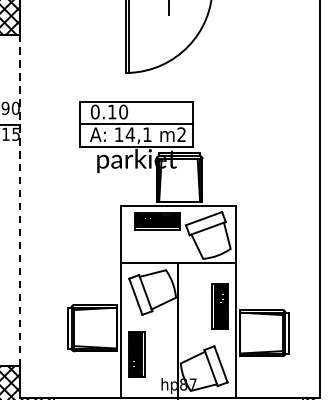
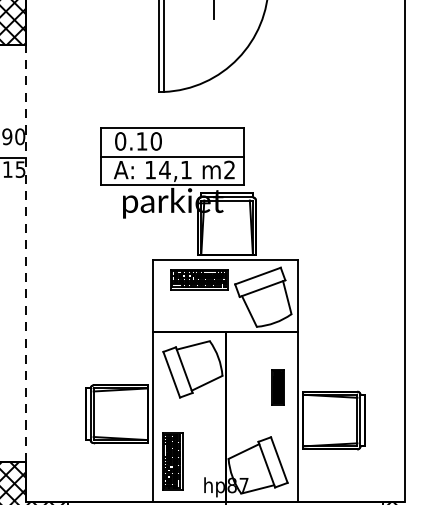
part: (219, 306) -> (277, 387), size x0.6
part: (136, 354) -> (172, 461), moved

